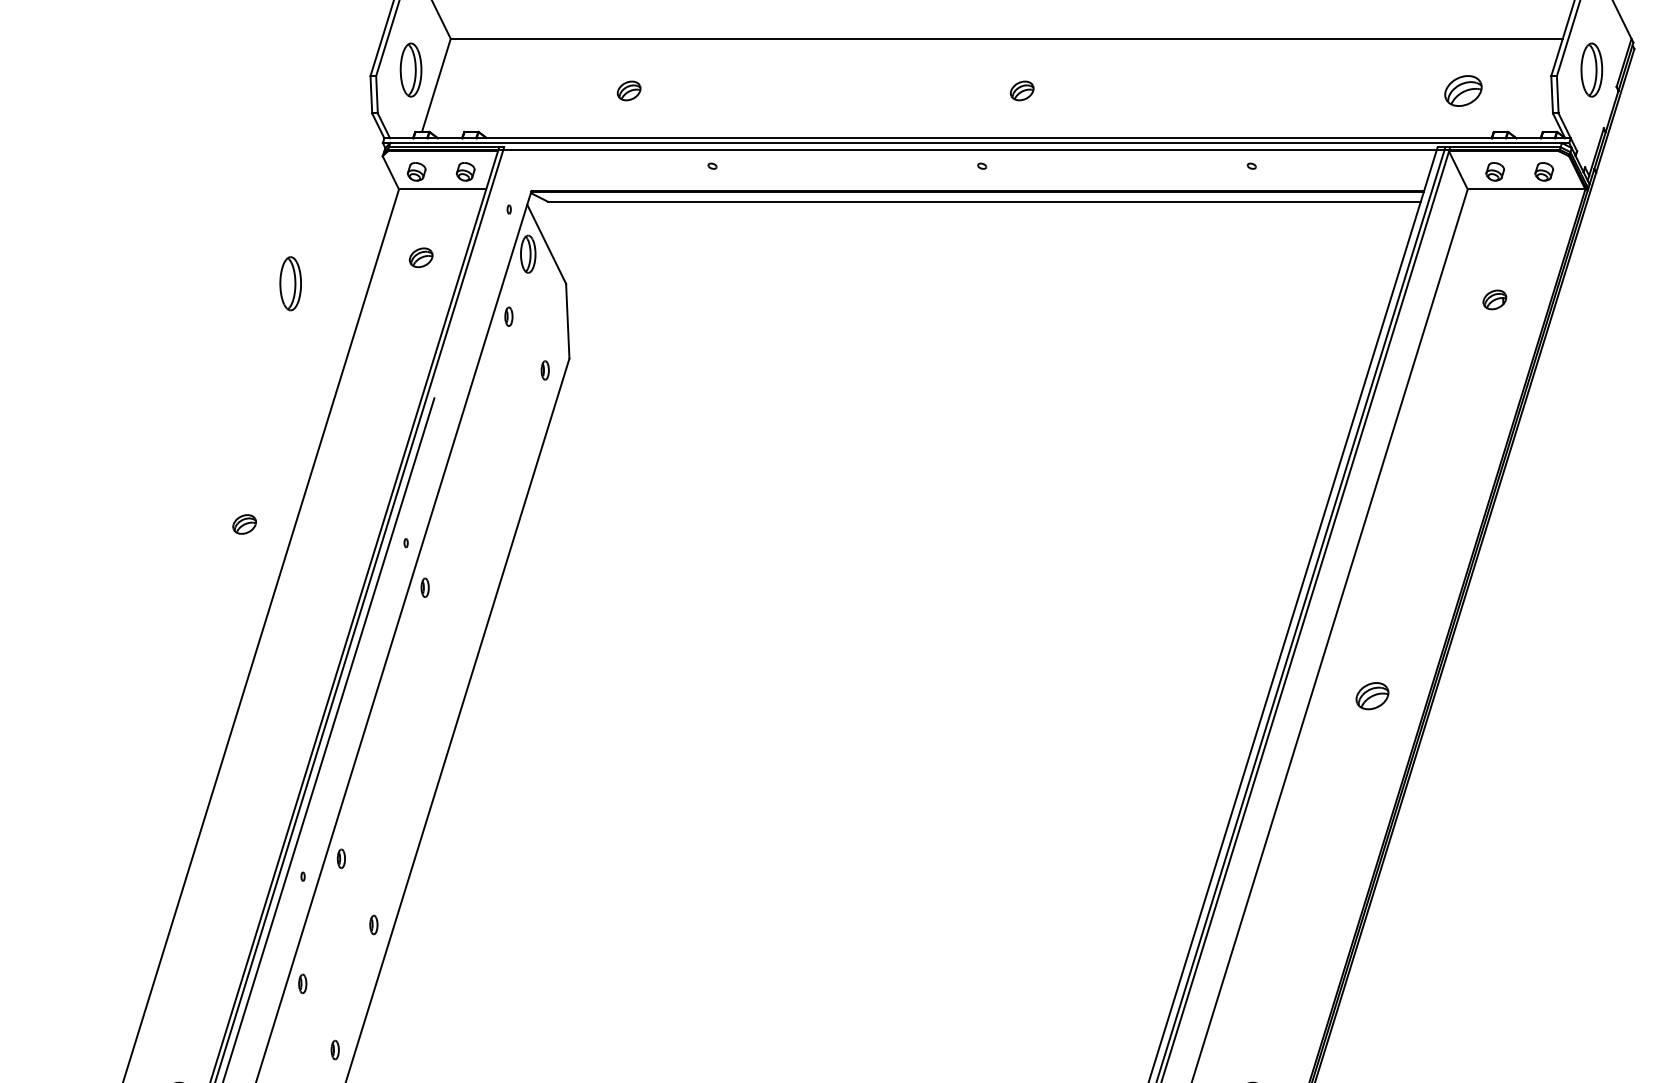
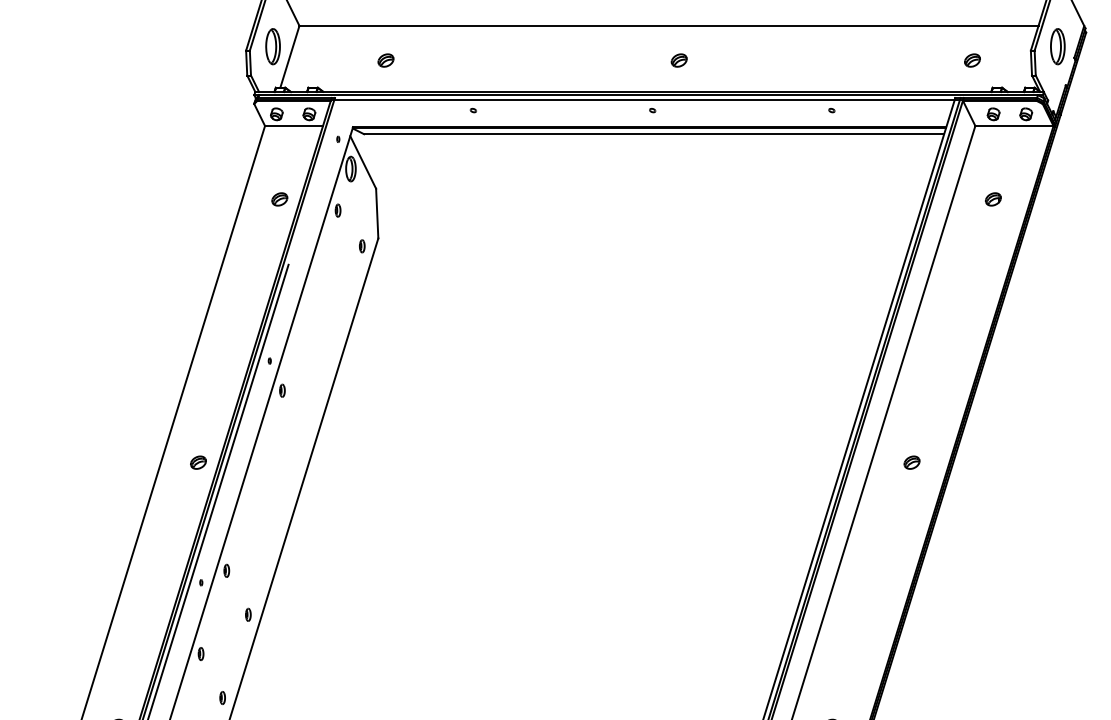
part: (628, 90) -> (385, 60), moved
part: (1463, 90) -> (972, 60), size x0.62
part: (420, 257) -> (279, 199), moved
part: (289, 283) -> (192, 188), removed
part: (244, 524) -> (198, 462), moved
part: (1371, 695) -> (911, 462), size x0.71

